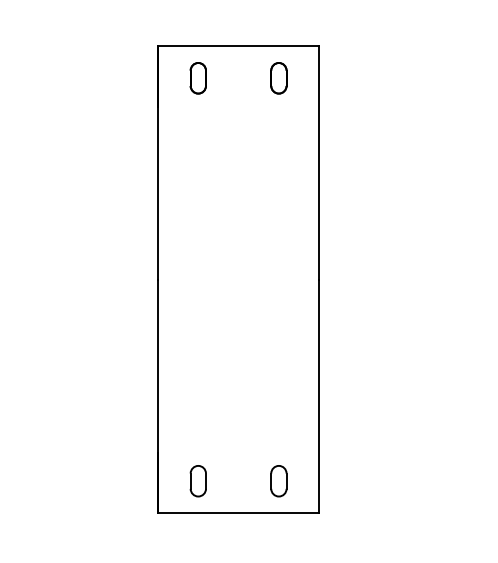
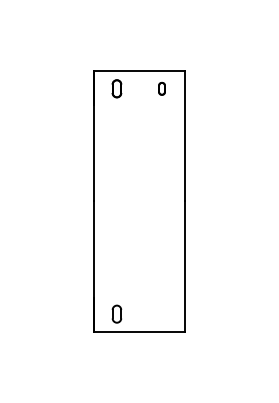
part: (277, 77) -> (161, 88), size x0.7
part: (277, 479) -> (161, 313), removed

